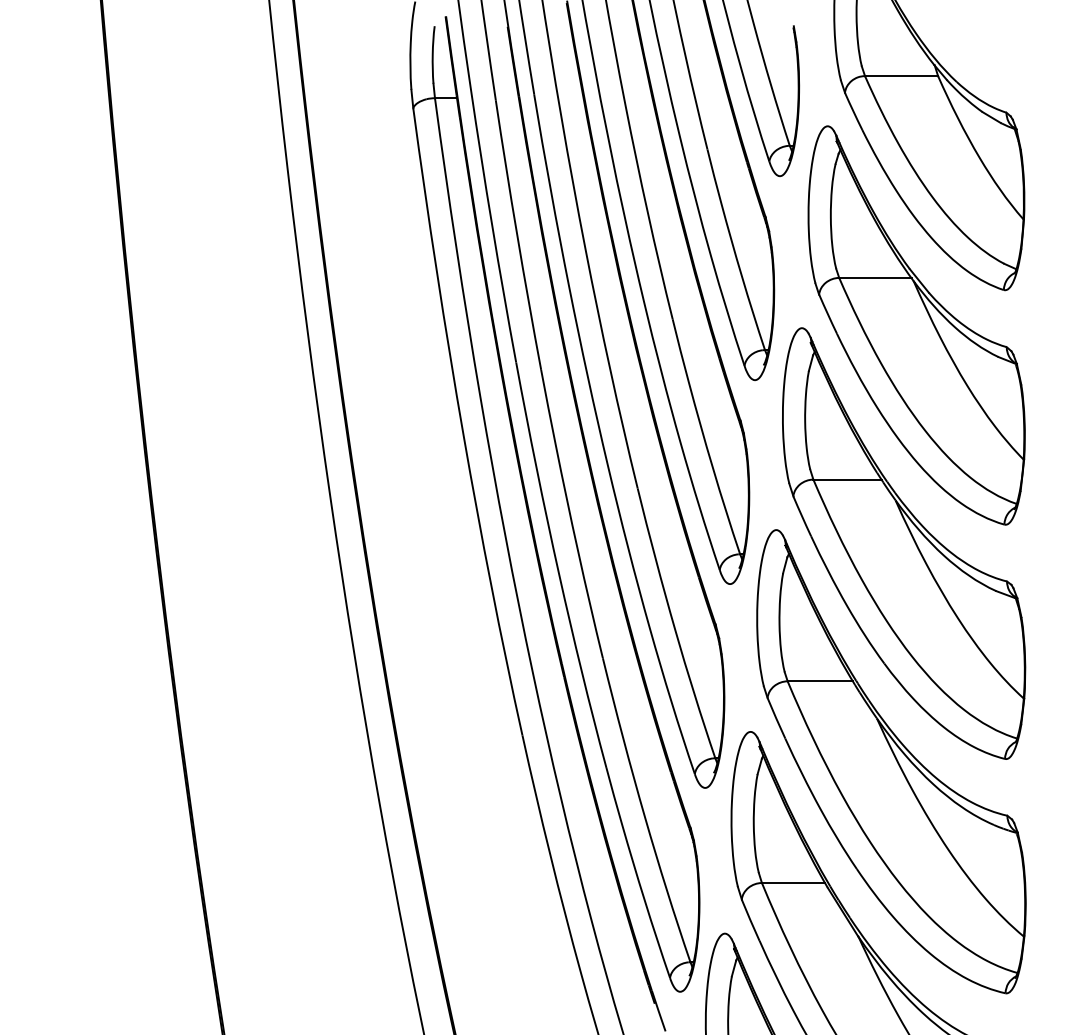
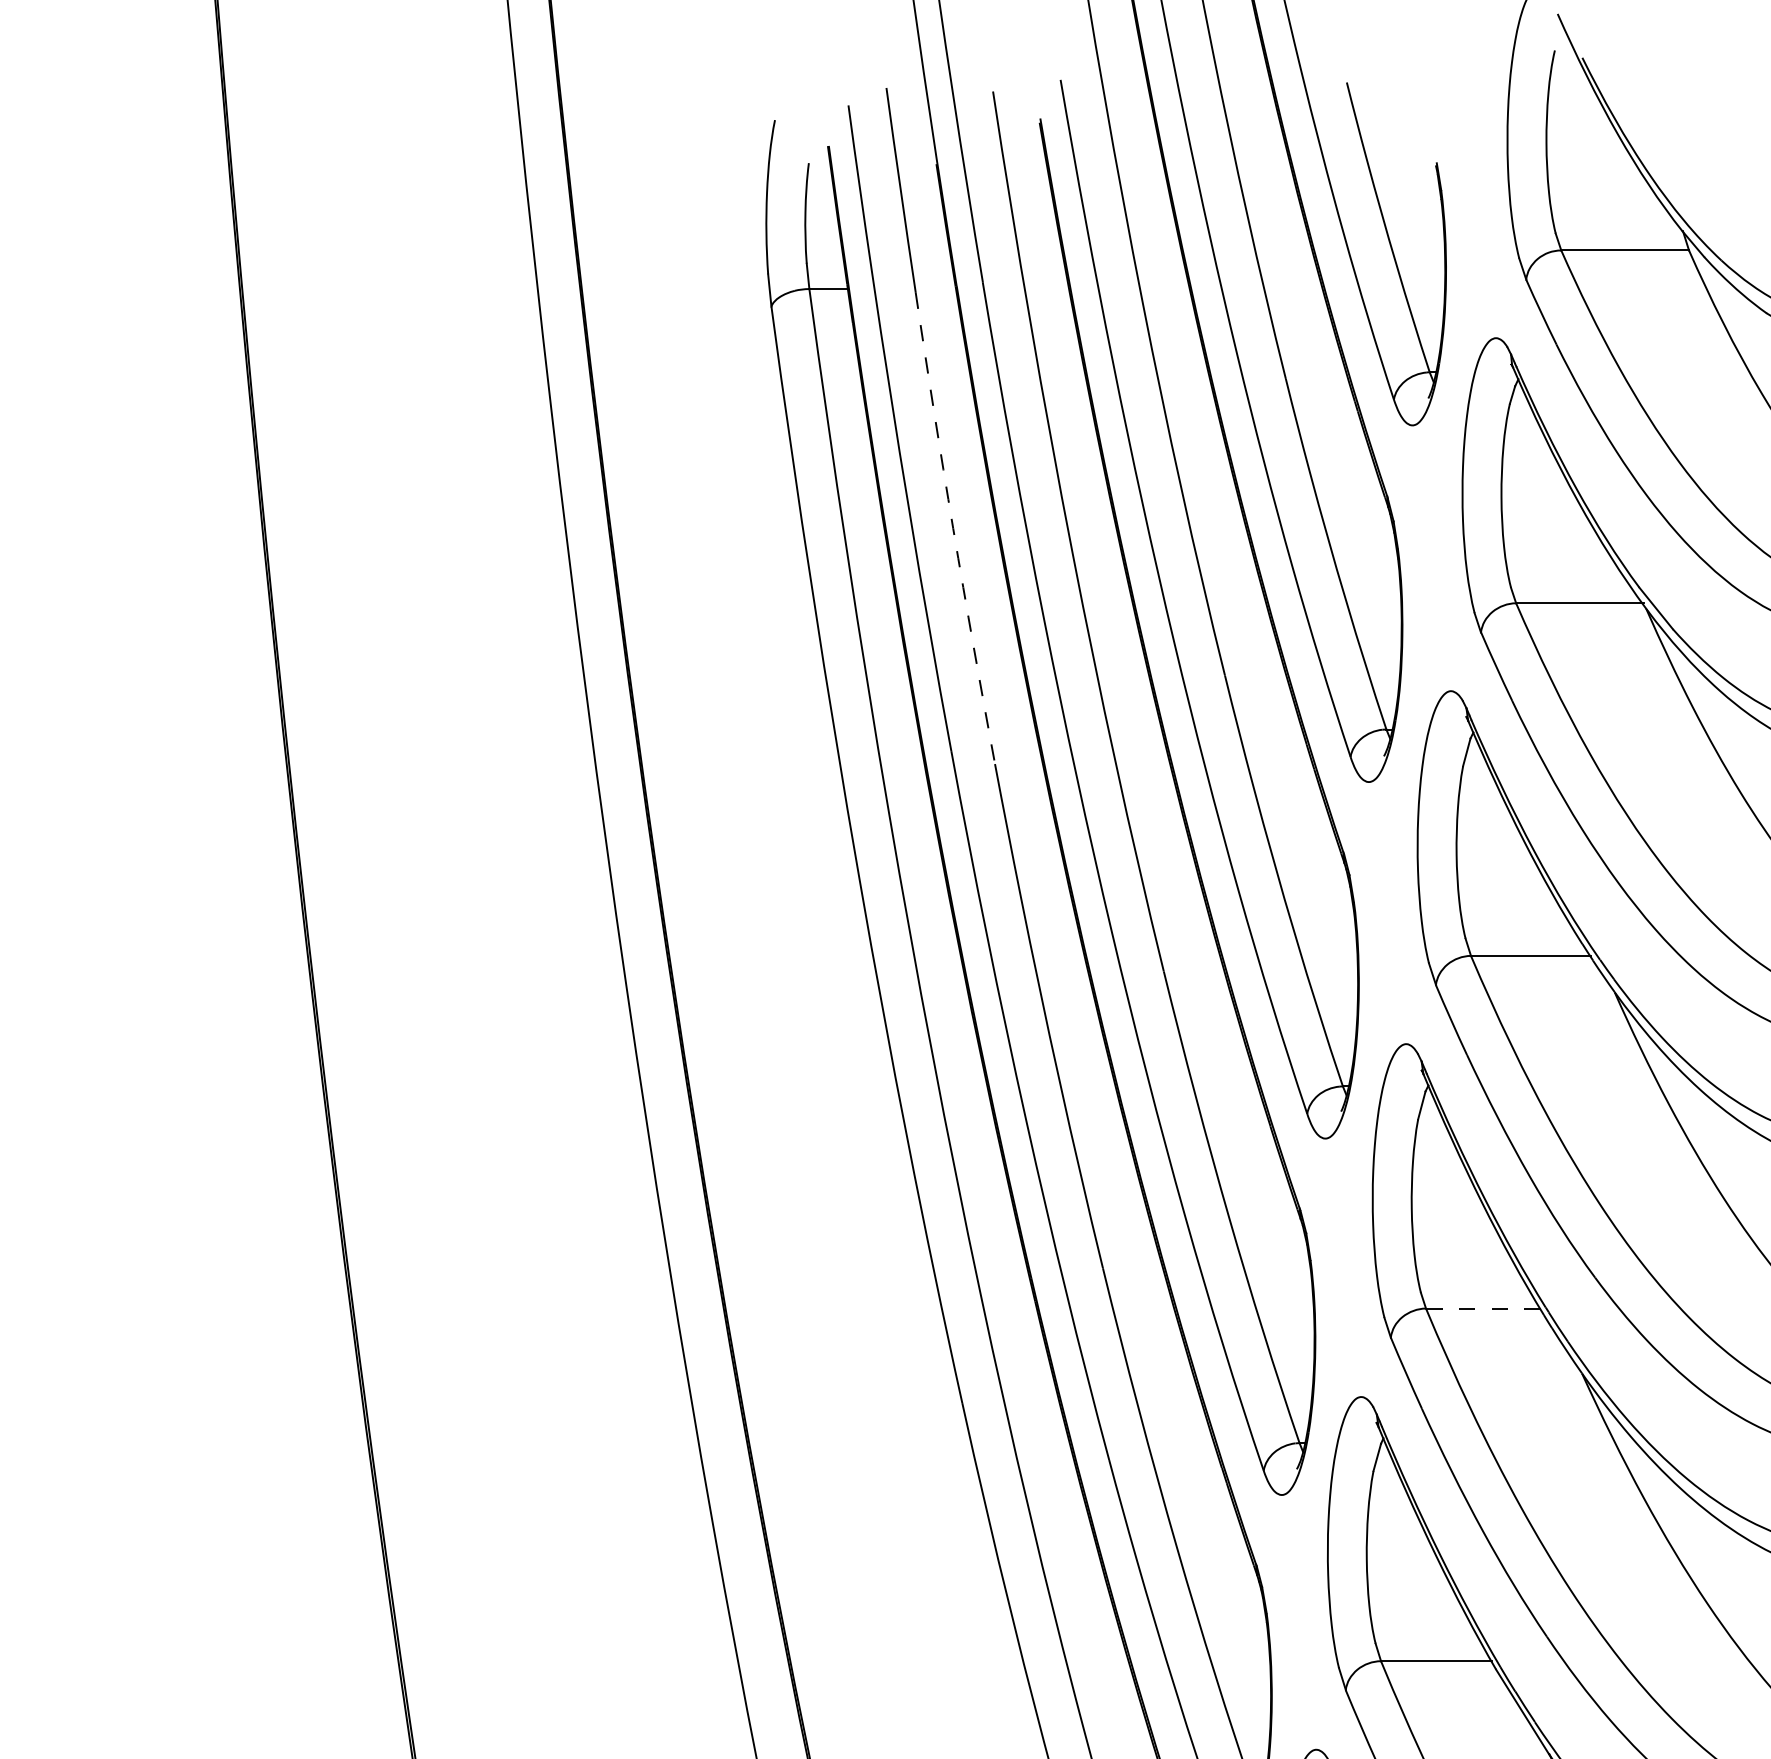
arc: (517, 235) -> (953, 529), solid -> dashed
line: (820, 681) -> (1483, 1308), solid -> dashed

